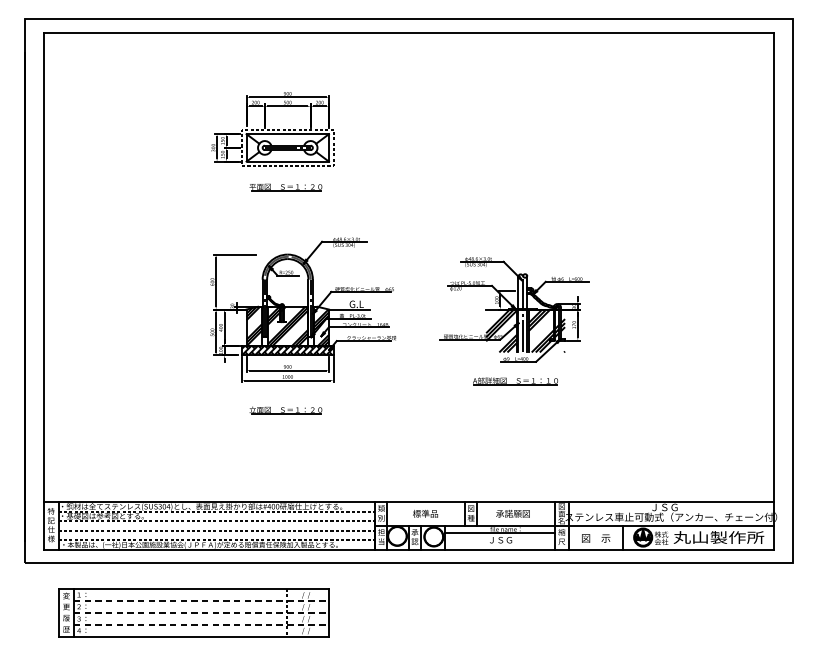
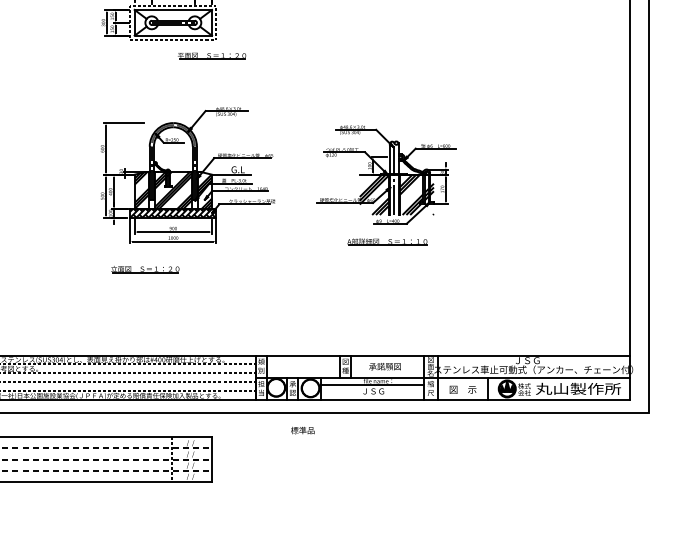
part: (285, 187) -> (211, 56), moved
part: (285, 410) -> (144, 269), moved
text: (425, 513) -> (302, 430), moved

